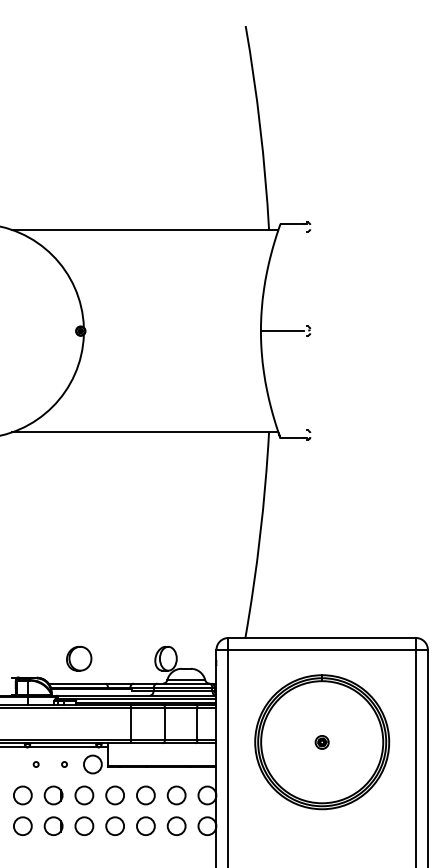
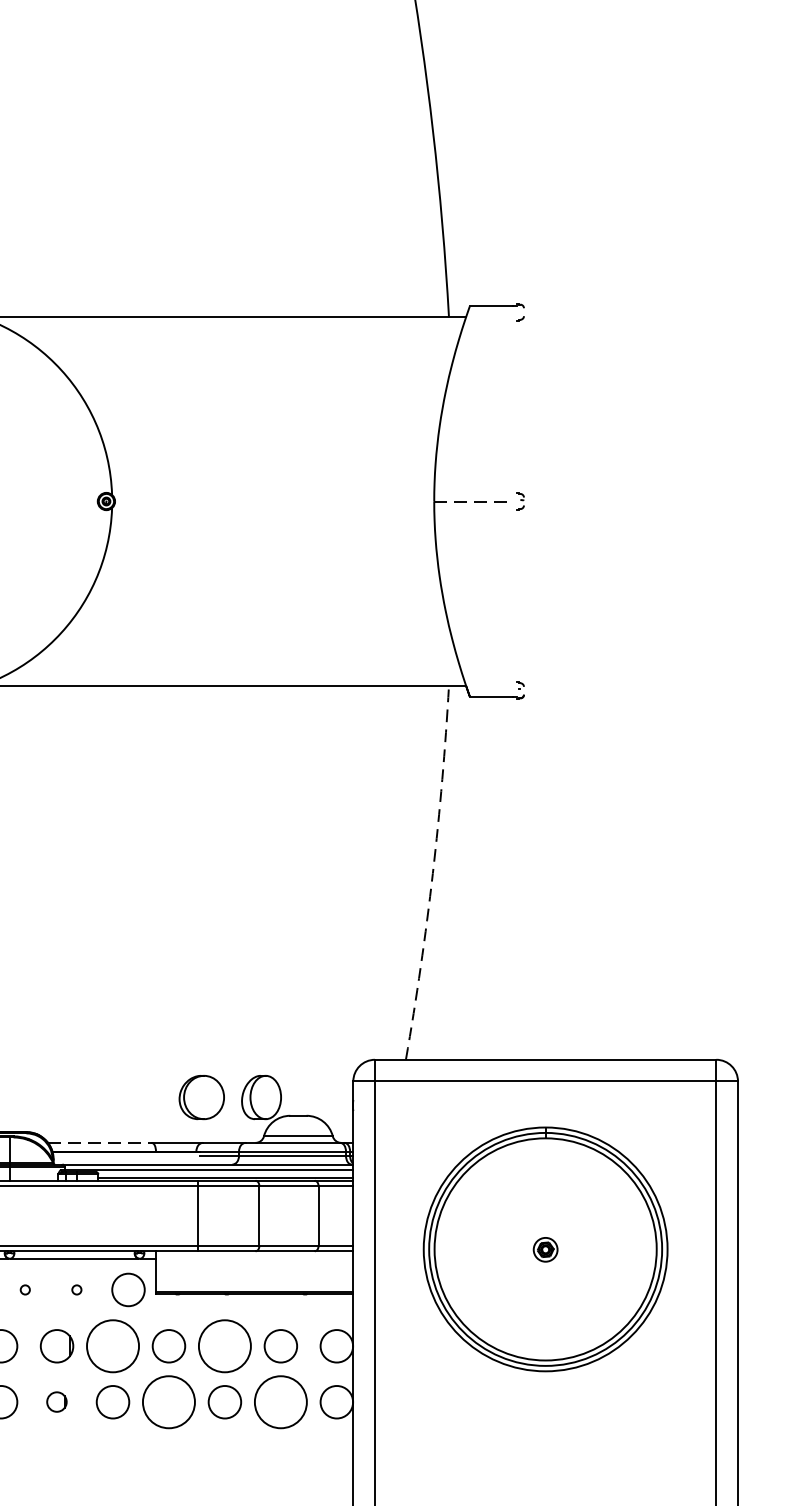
line: (282, 331) -> (473, 502), solid -> dashed
arc: (260, 535) -> (433, 873), solid -> dashed
part: (79, 658) -> (202, 1097), moved
line: (77, 683) -> (100, 1142), solid -> dashed
circle: (84, 795) -> (113, 1346), size x1.6
circle: (145, 795) -> (224, 1346), size x1.6
part: (53, 825) -> (56, 1400), size x0.6
circle: (115, 826) -> (169, 1402), size x1.6
circle: (176, 826) -> (280, 1402), size x1.6

